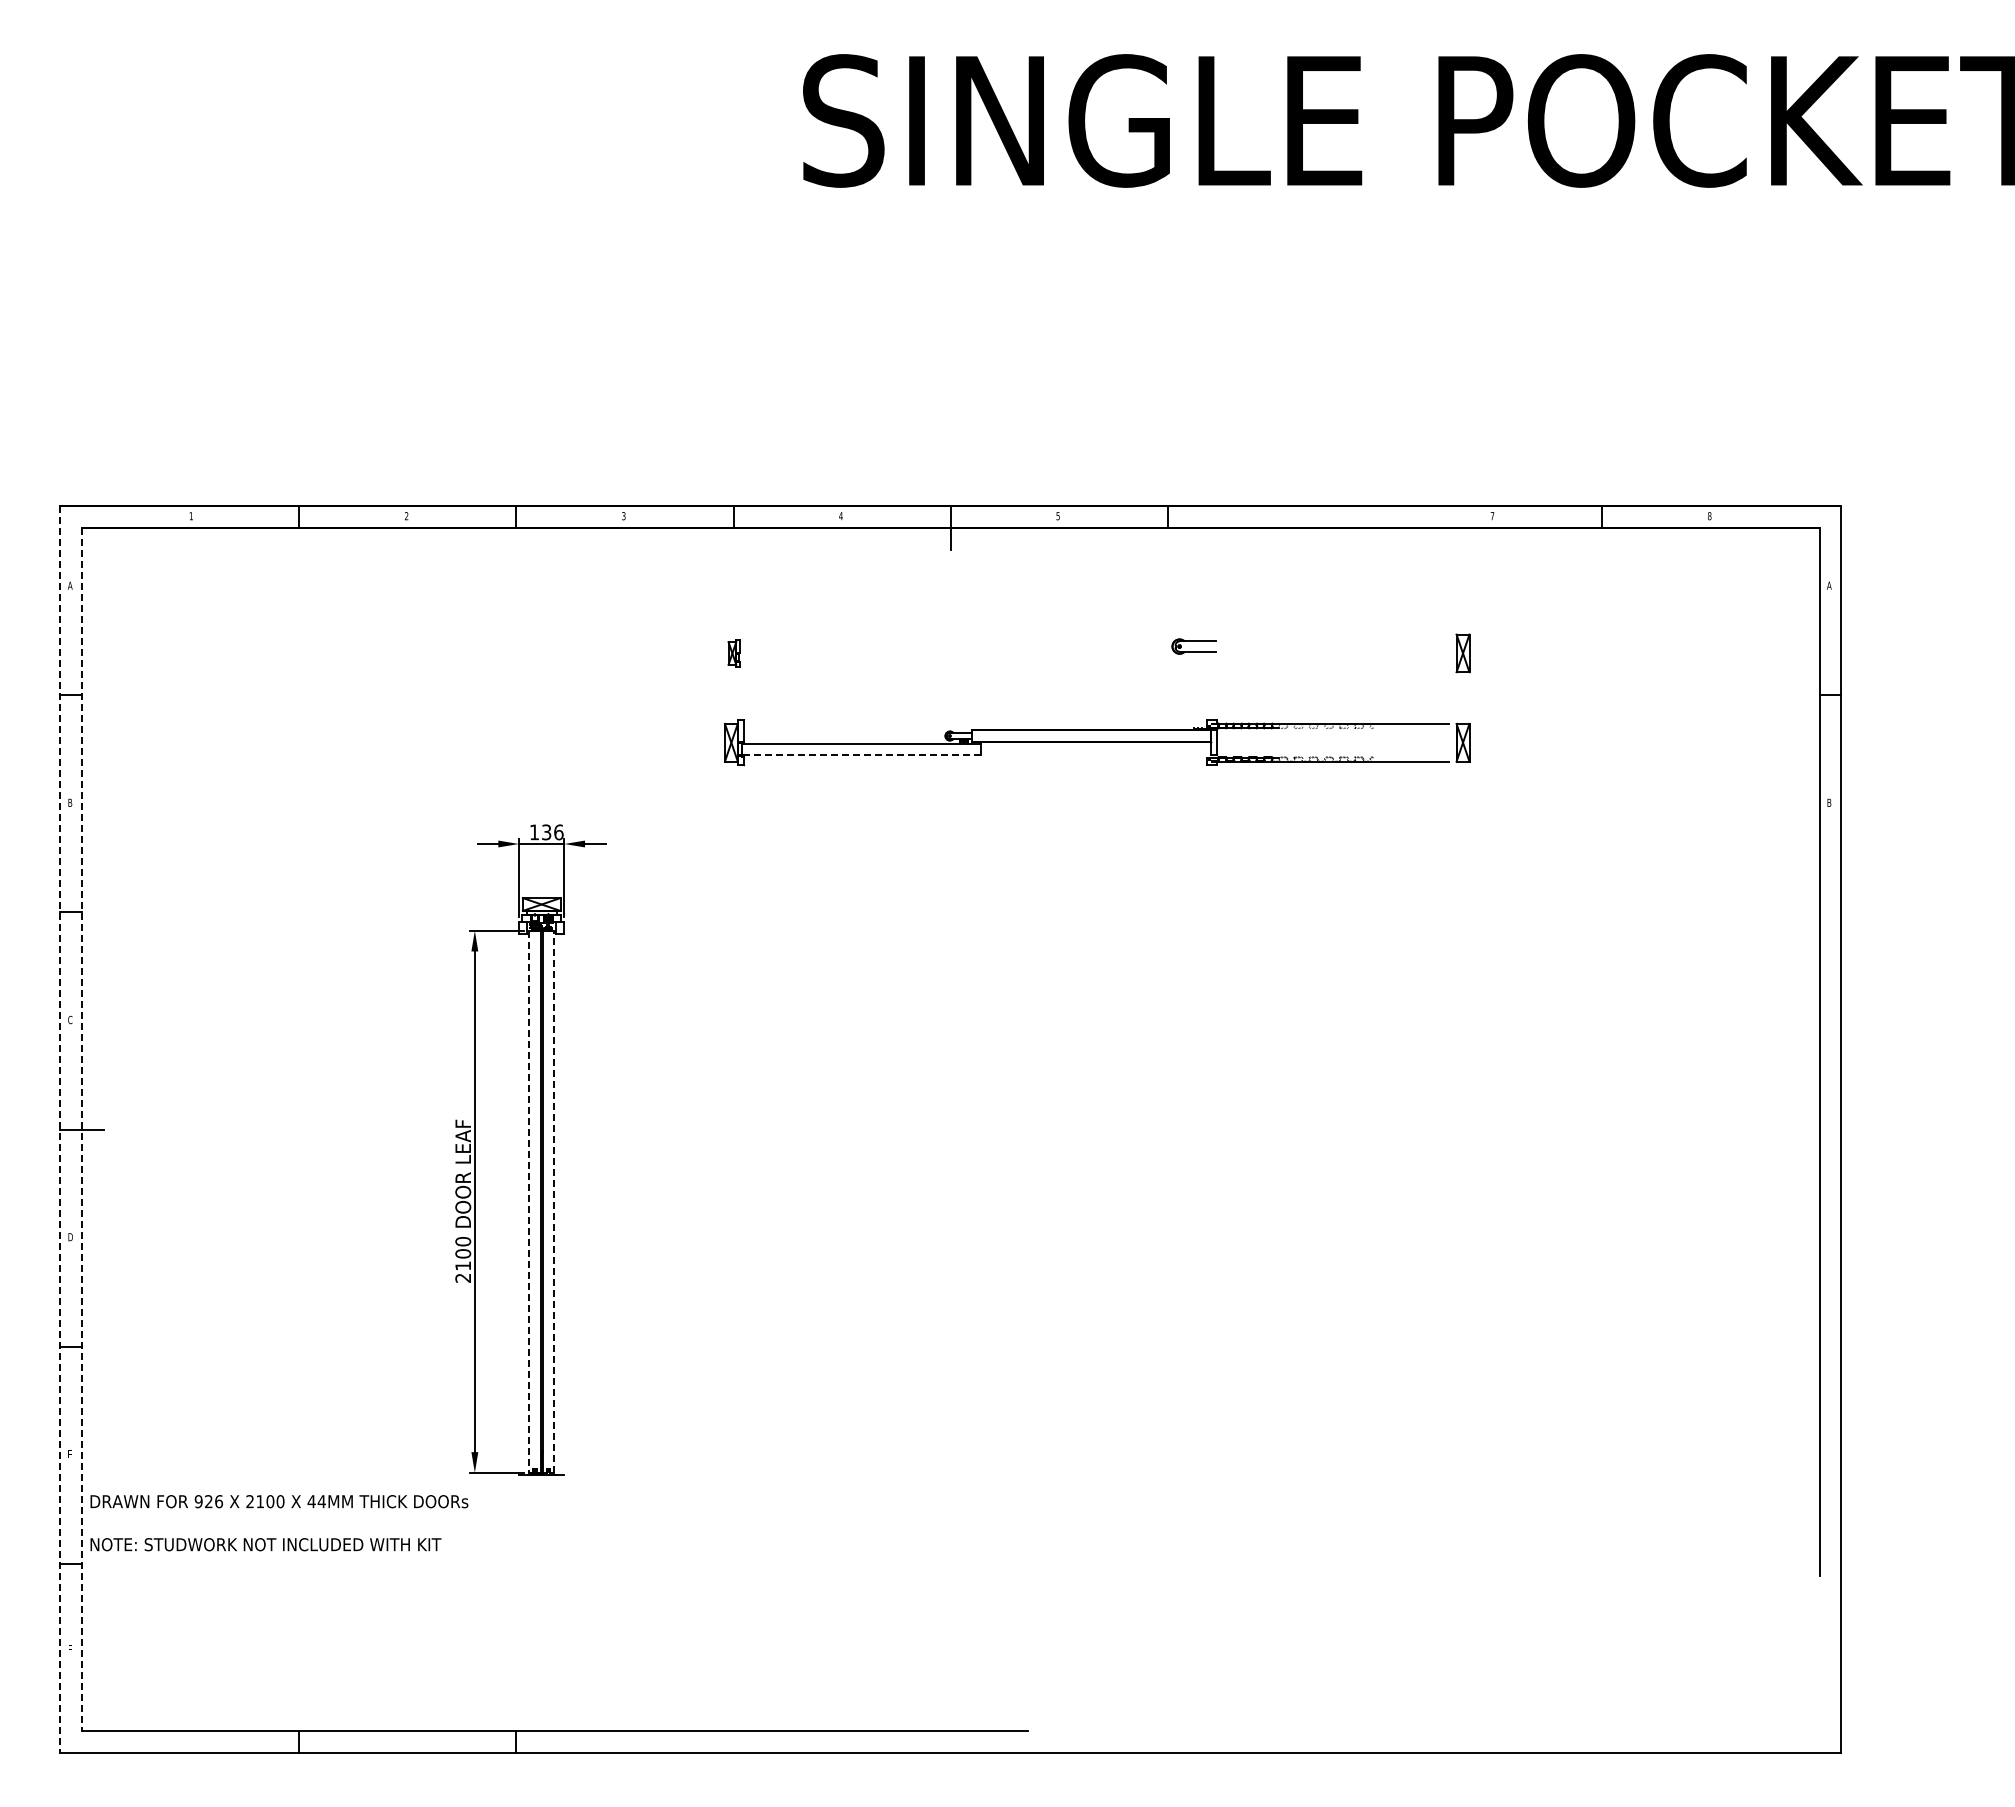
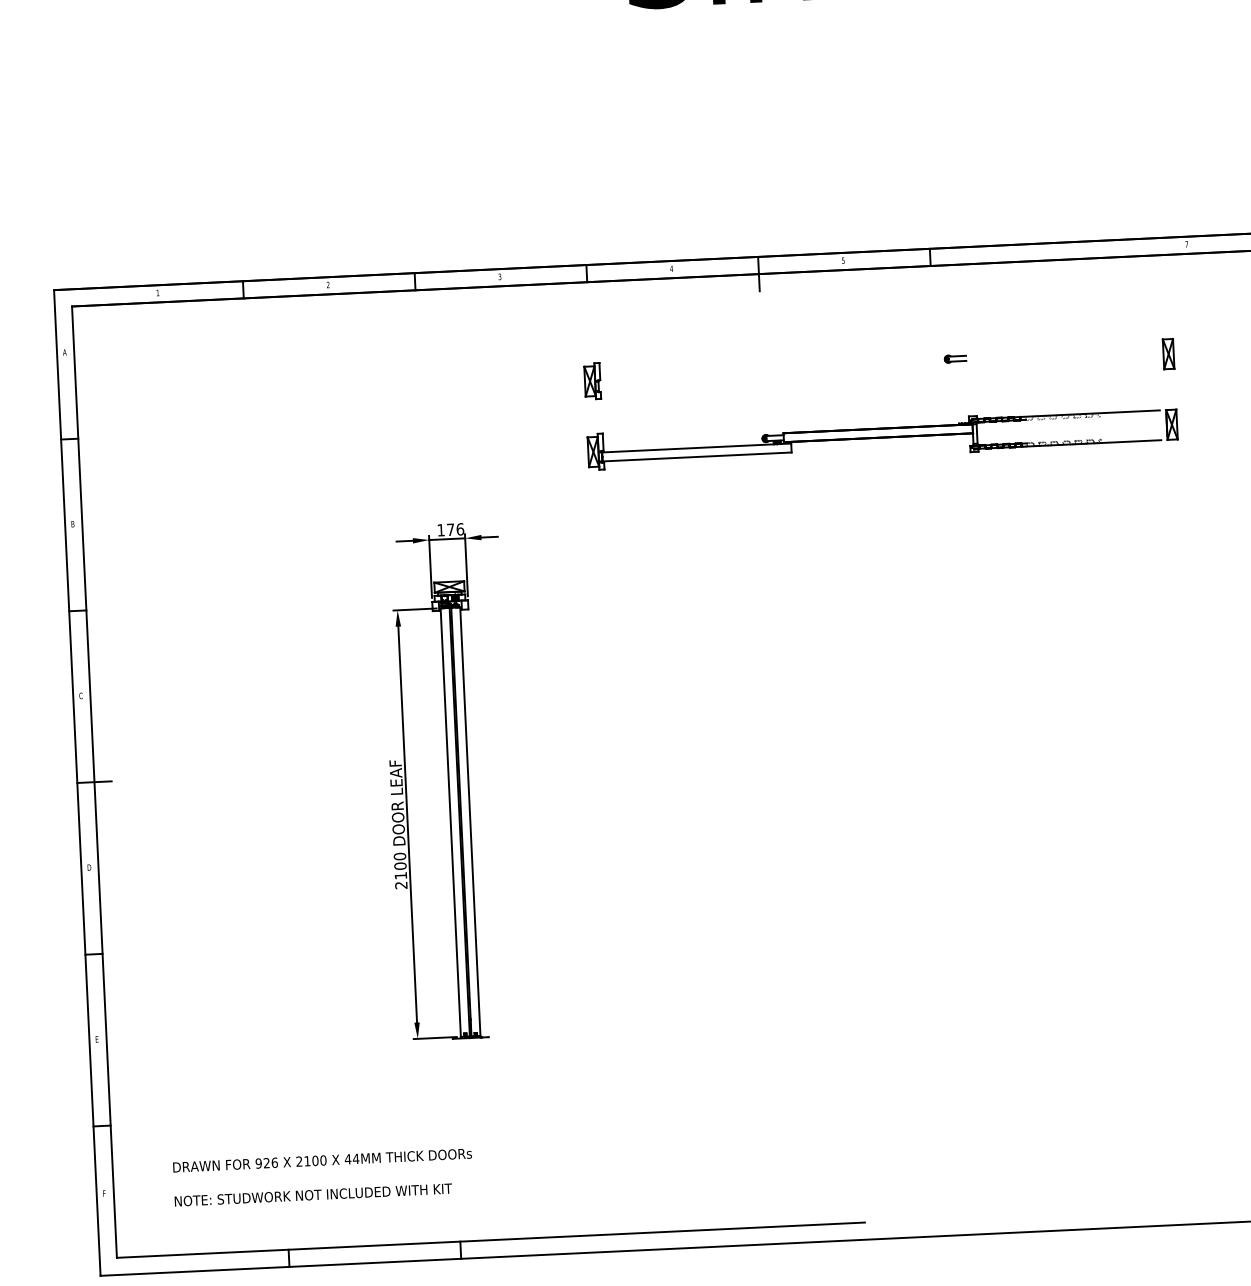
part: (1193, 646) -> (955, 358), size x0.62
part: (733, 653) -> (591, 381), size x1.67
line: (861, 755) -> (696, 457), dashed -> solid
text: (546, 832) -> (450, 529), 136 -> 176
line: (82, 1129) -> (94, 782), dashed -> solid
line: (60, 1130) -> (77, 783), dashed -> solid
line: (529, 1201) -> (450, 822), dashed -> solid
line: (554, 1201) -> (470, 821), dashed -> solid
text: (279, 1523) -> (323, 1177), moved

